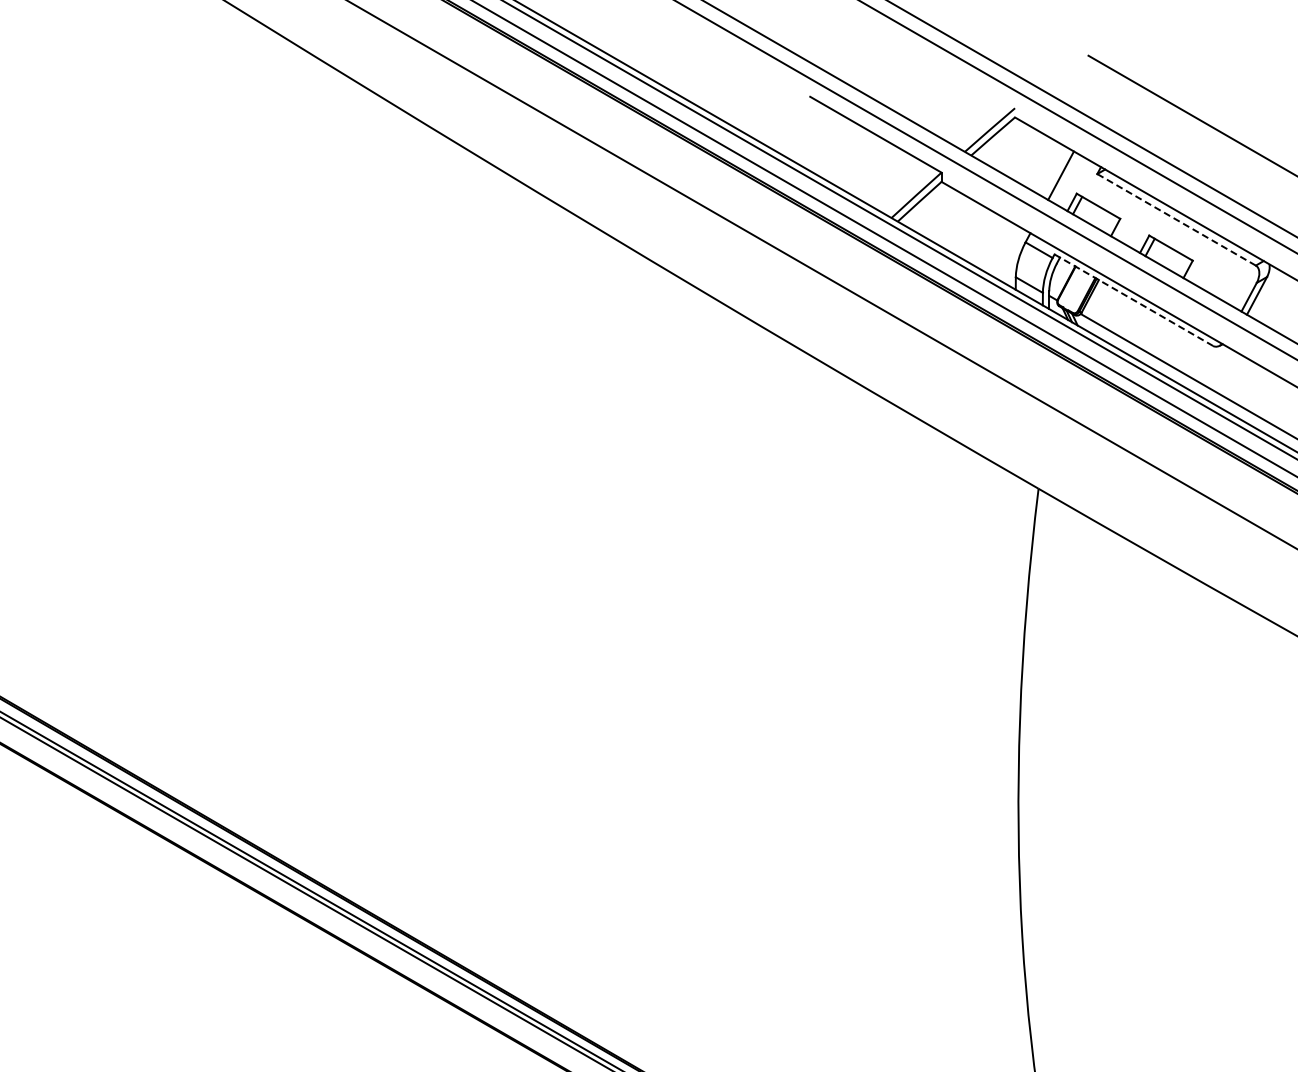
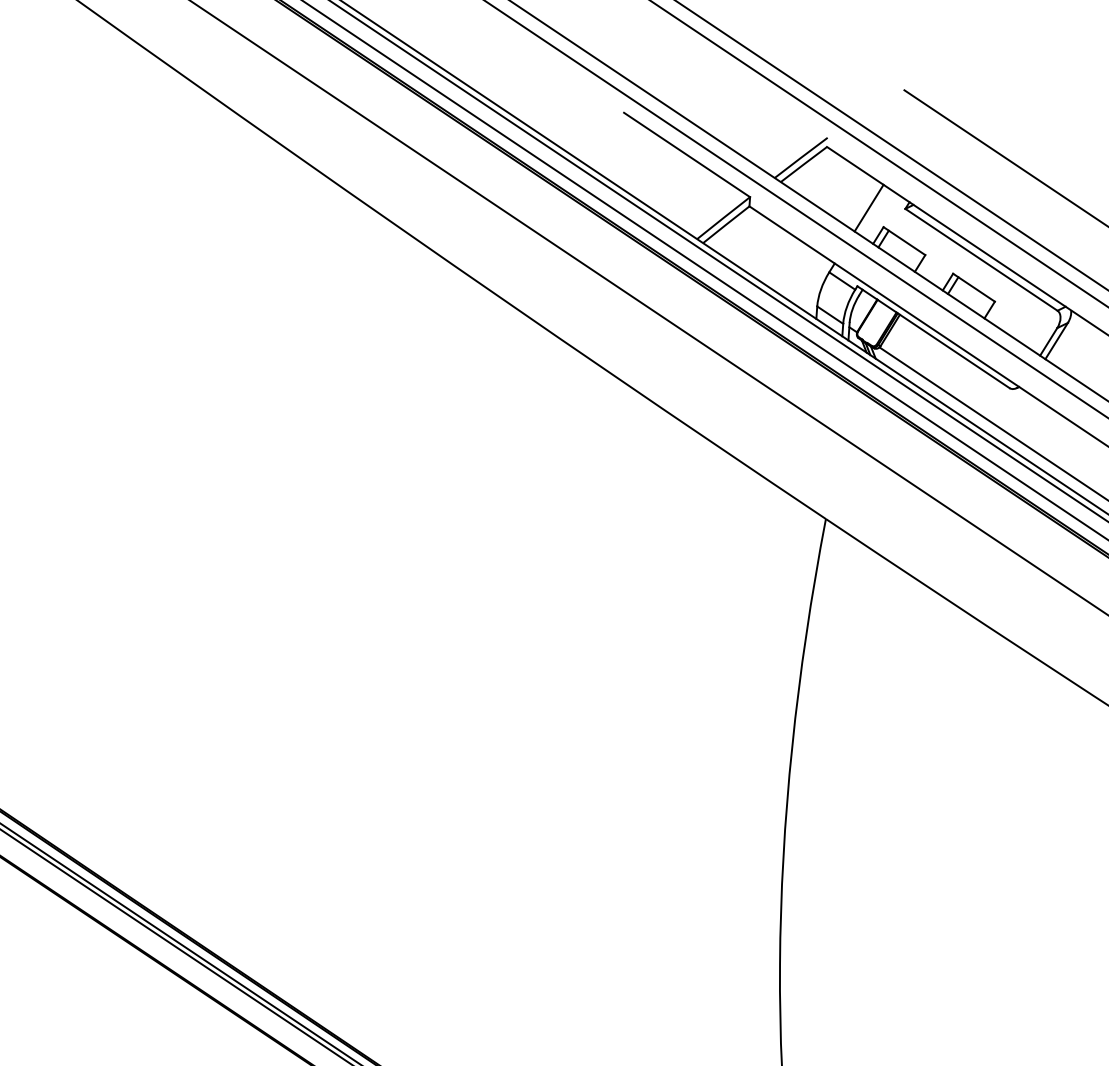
line: (1176, 219) -> (981, 259), dashed -> solid
line: (1133, 300) -> (933, 337), dashed -> solid

